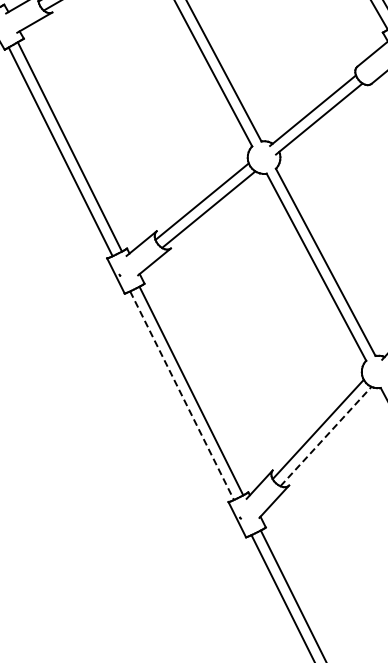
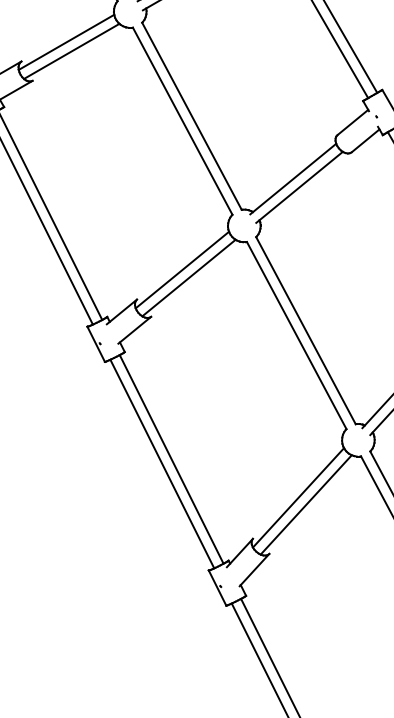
line: (182, 396) -> (162, 464), dashed -> solid
line: (326, 436) -> (306, 504), dashed -> solid

